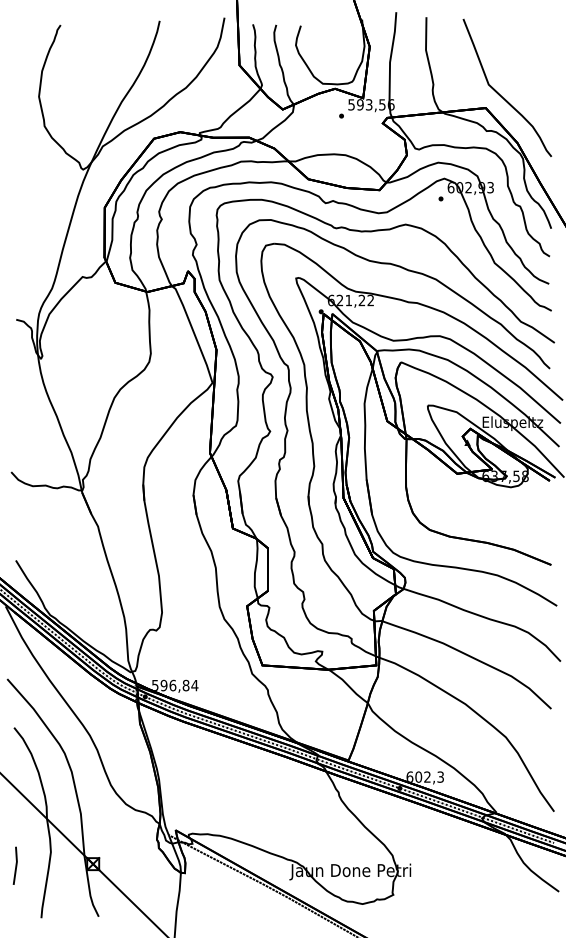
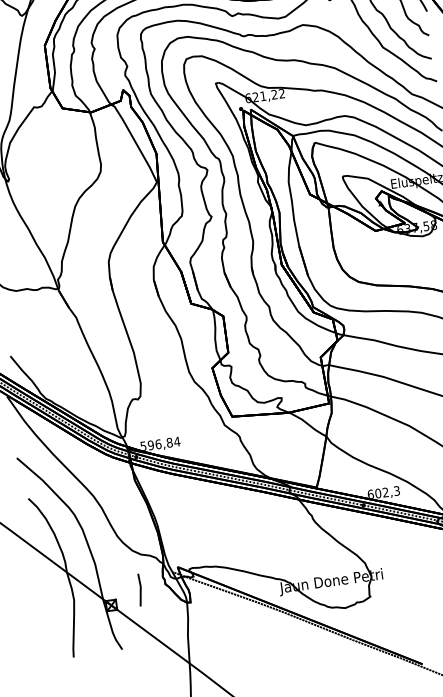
line: (15, 865) -> (139, 589), moved

